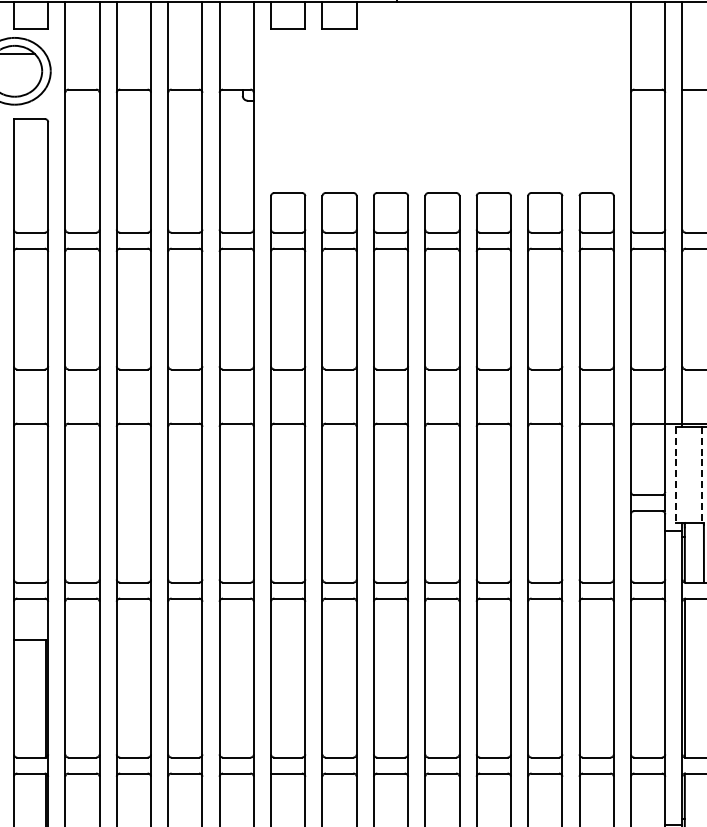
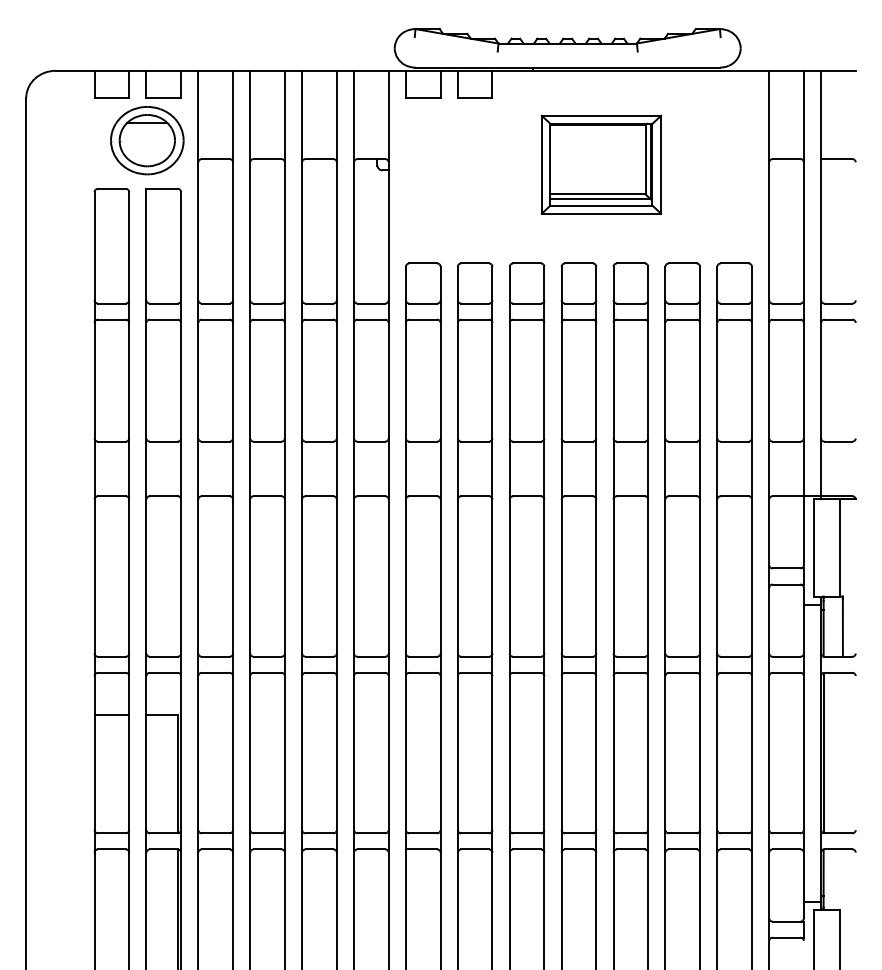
part: (464, 94) -> (601, 164), added
line: (675, 475) -> (814, 548), dashed -> solid
line: (701, 475) -> (840, 548), dashed -> solid

